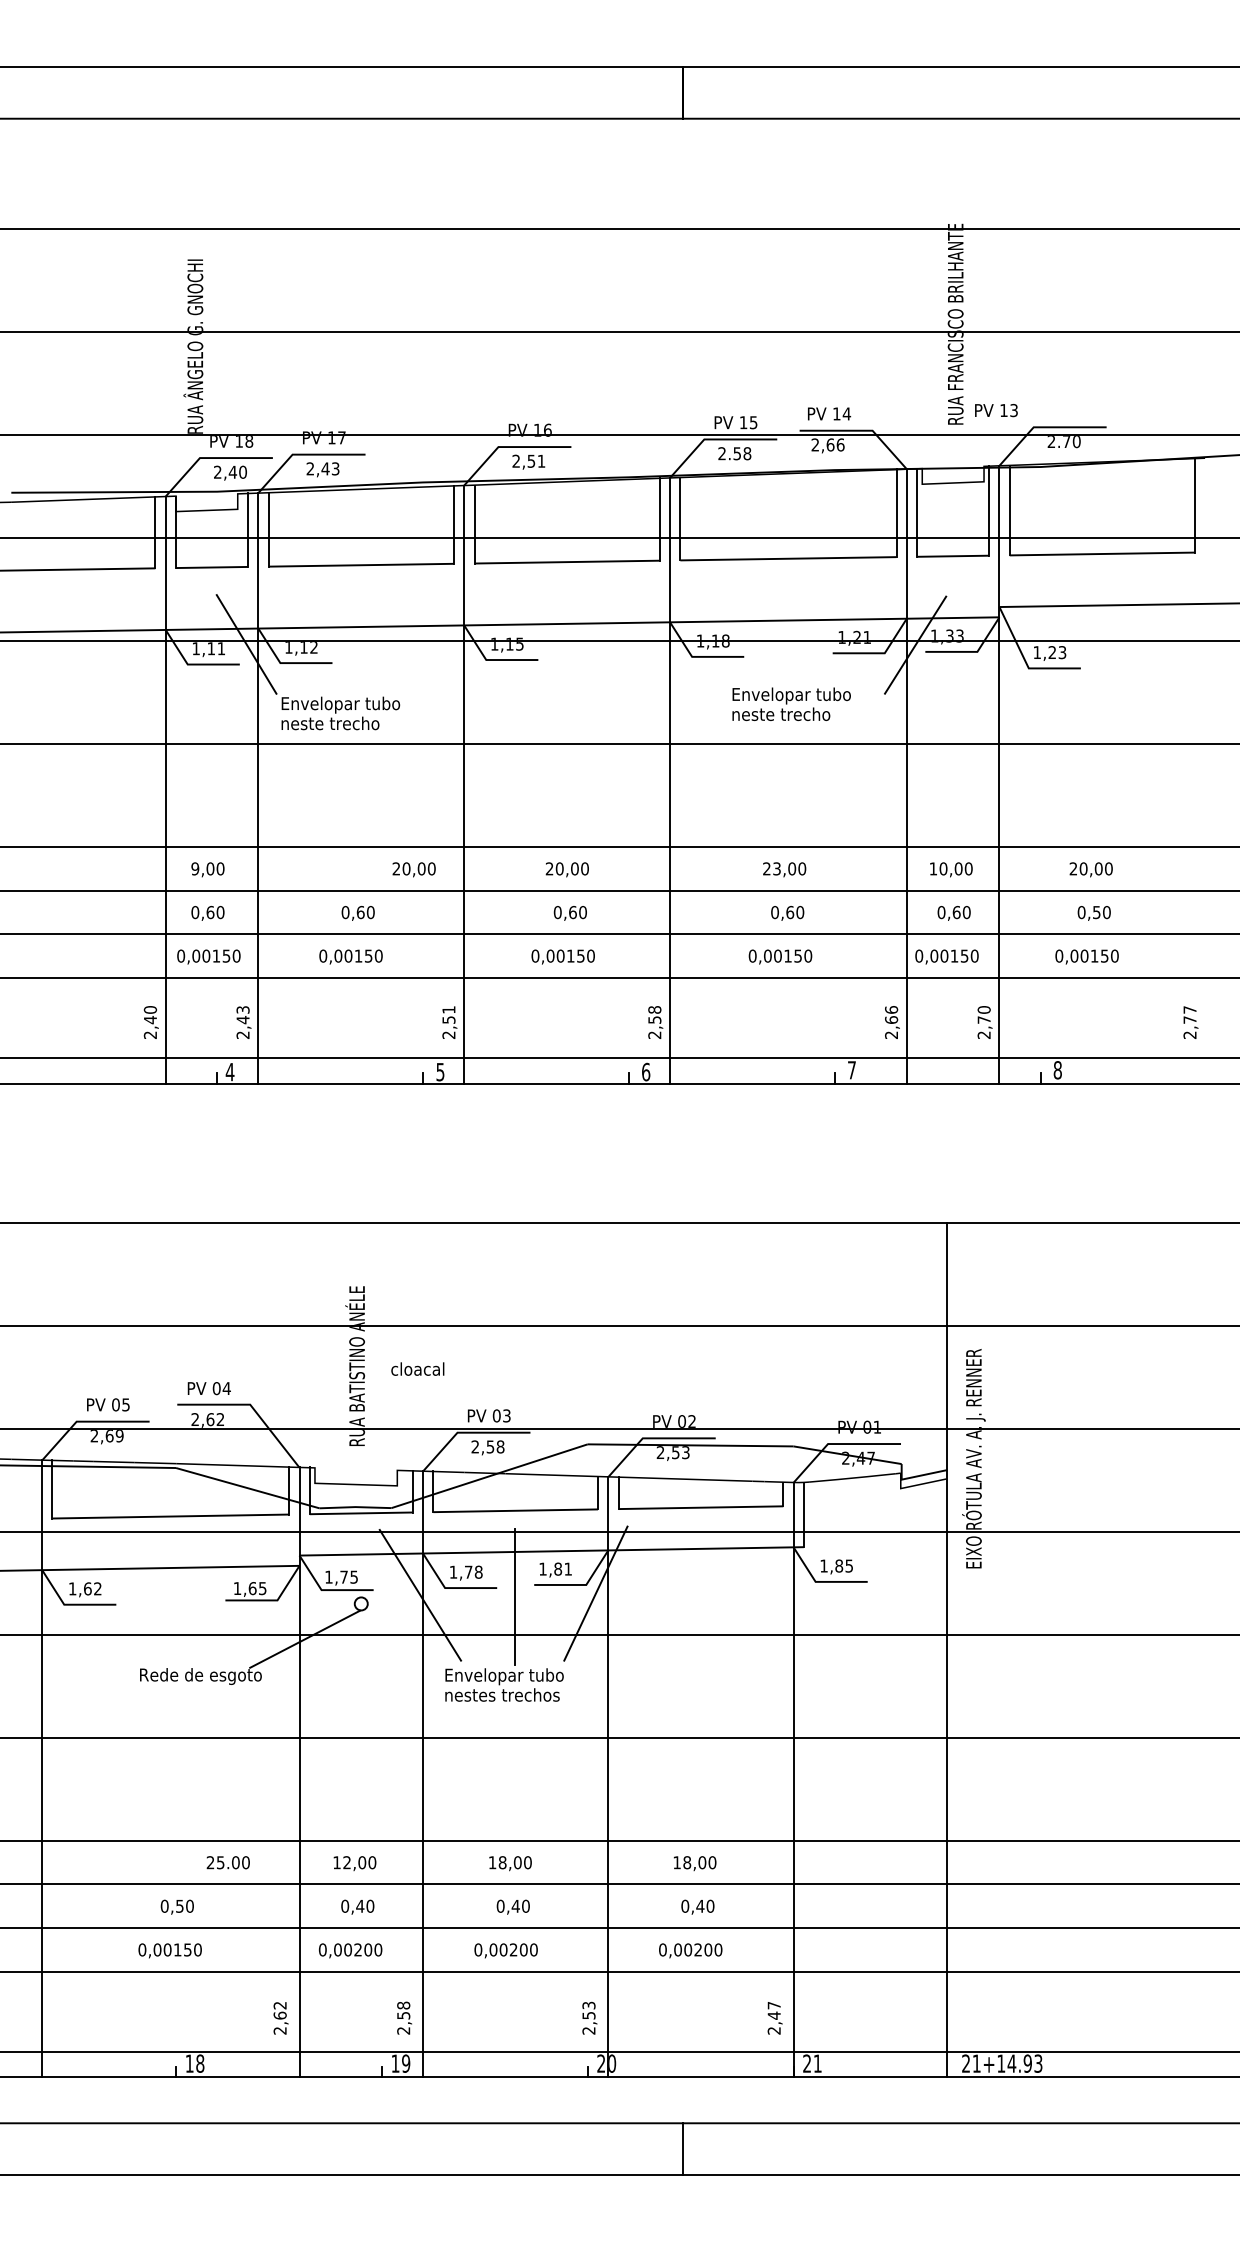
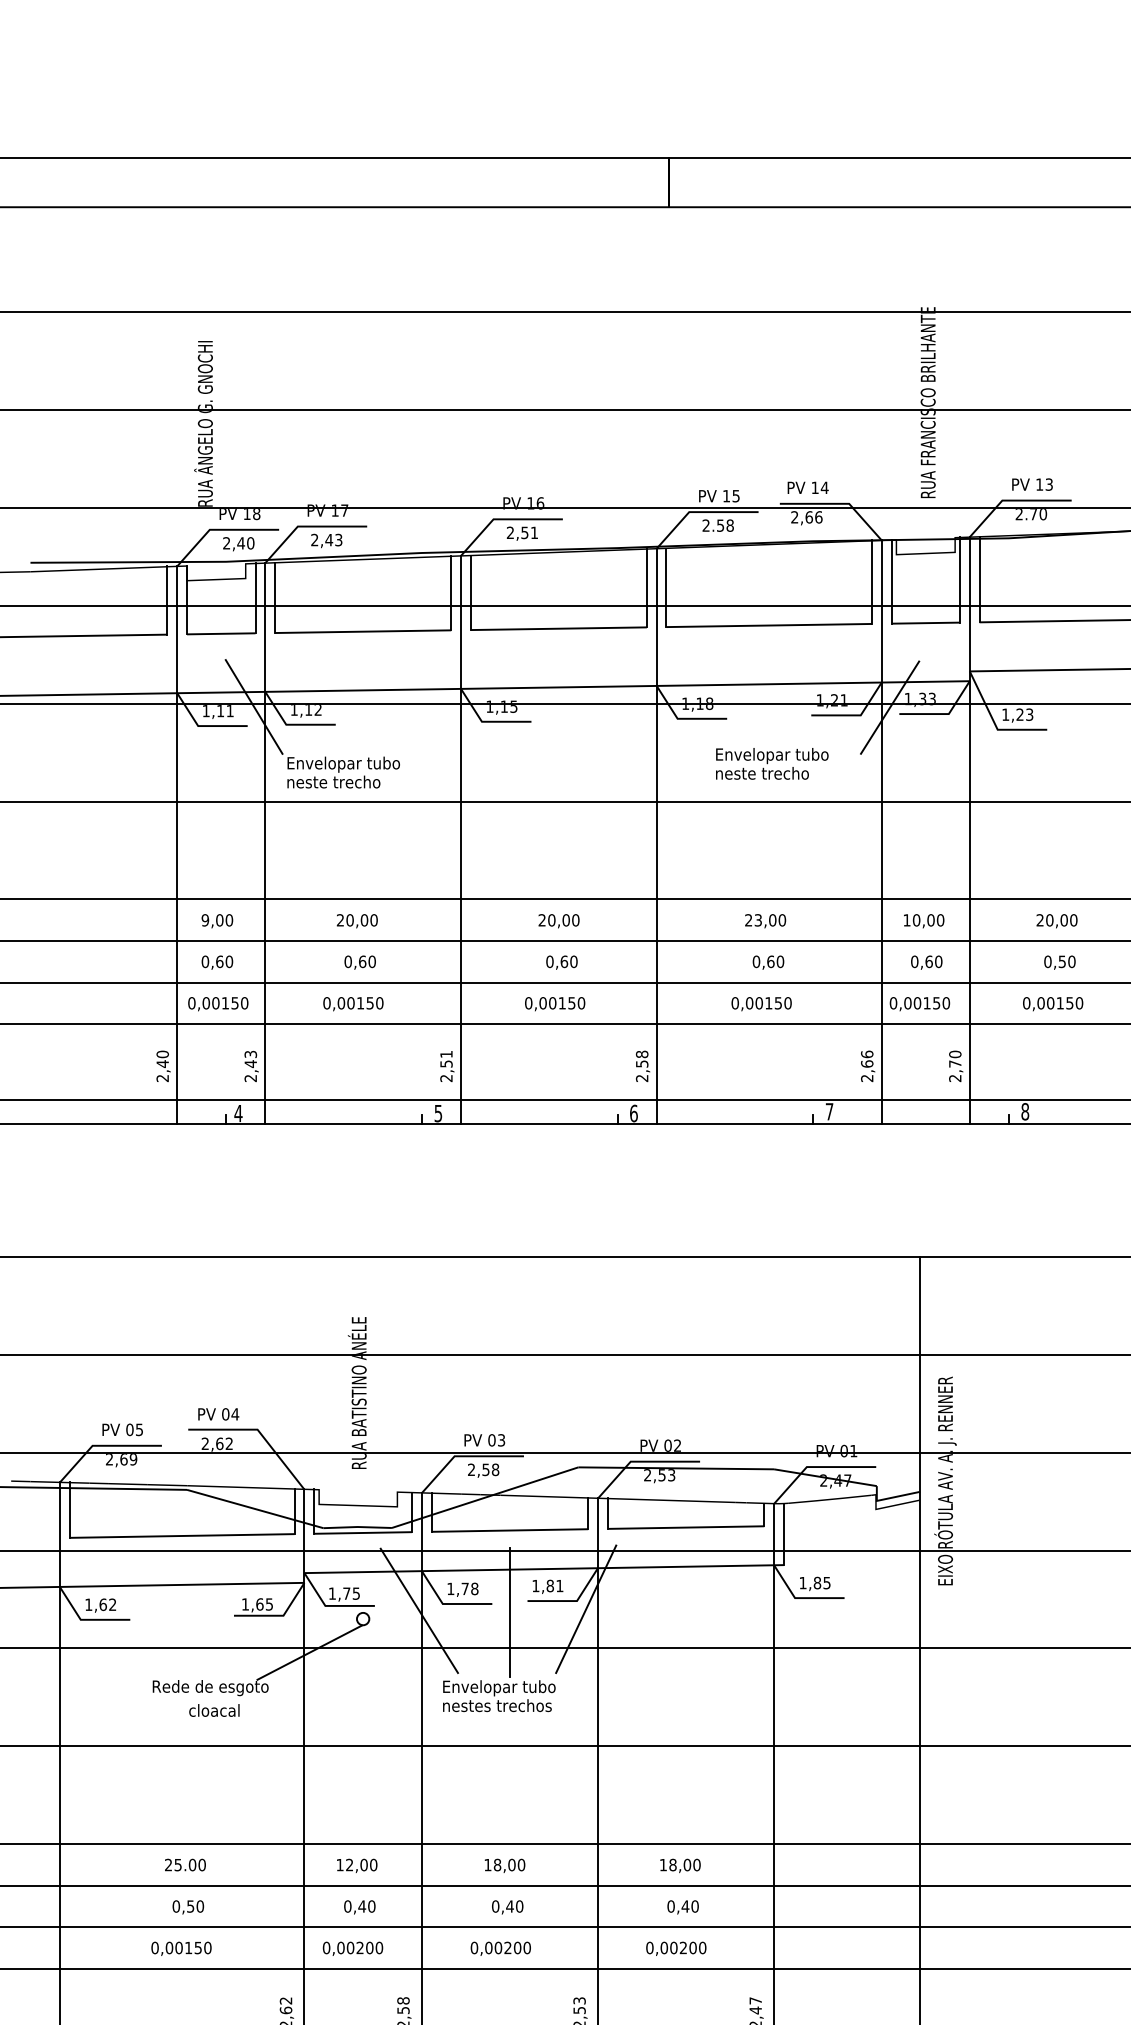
text: (996, 410) -> (1032, 484), moved
text: (413, 869) -> (356, 920), moved
text: (417, 1368) -> (214, 1709), moved
text: (227, 1862) -> (184, 1864), moved

